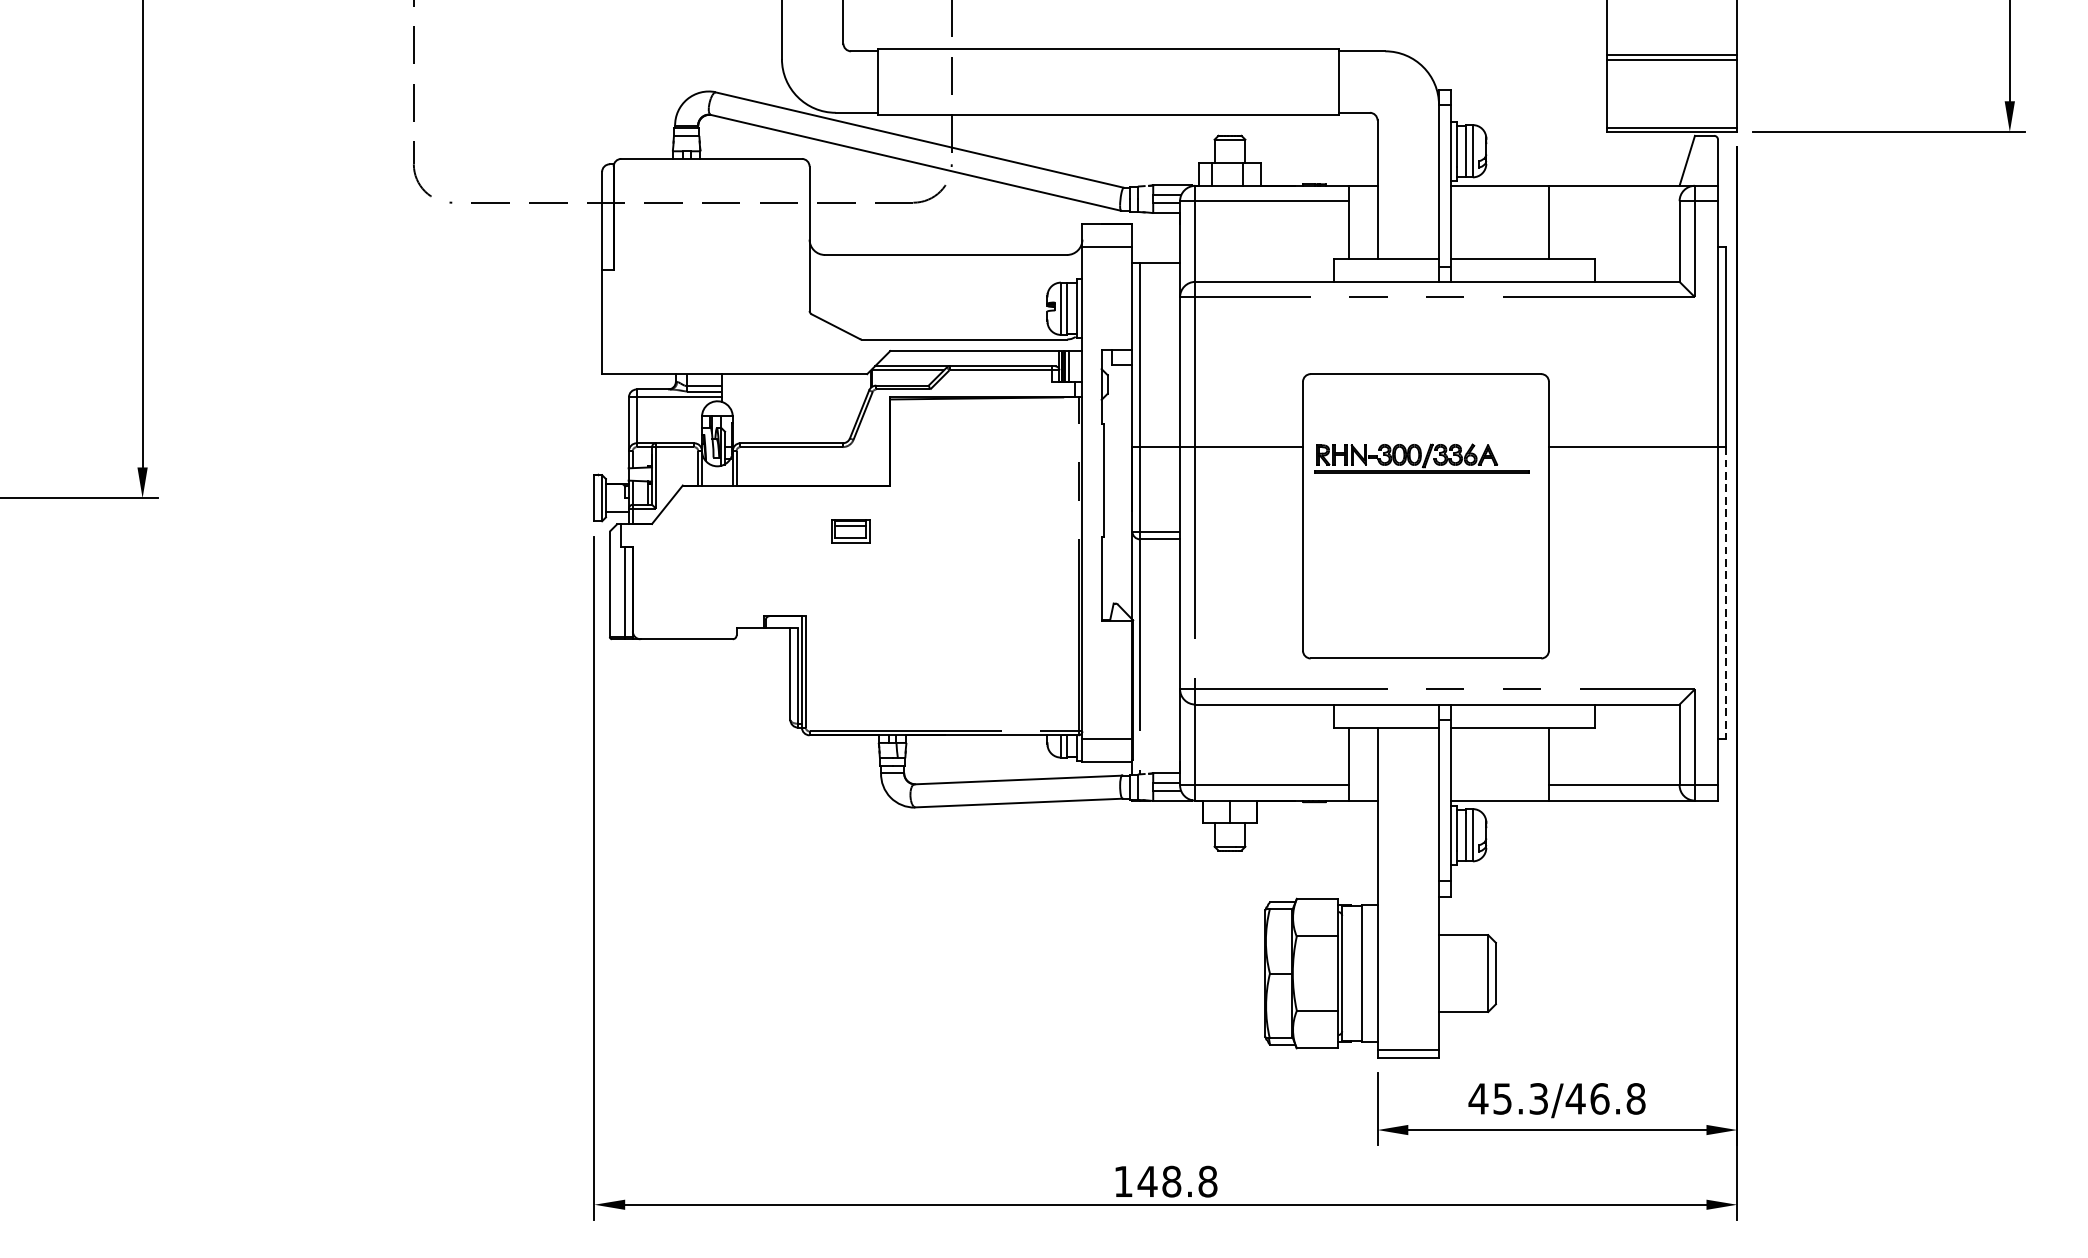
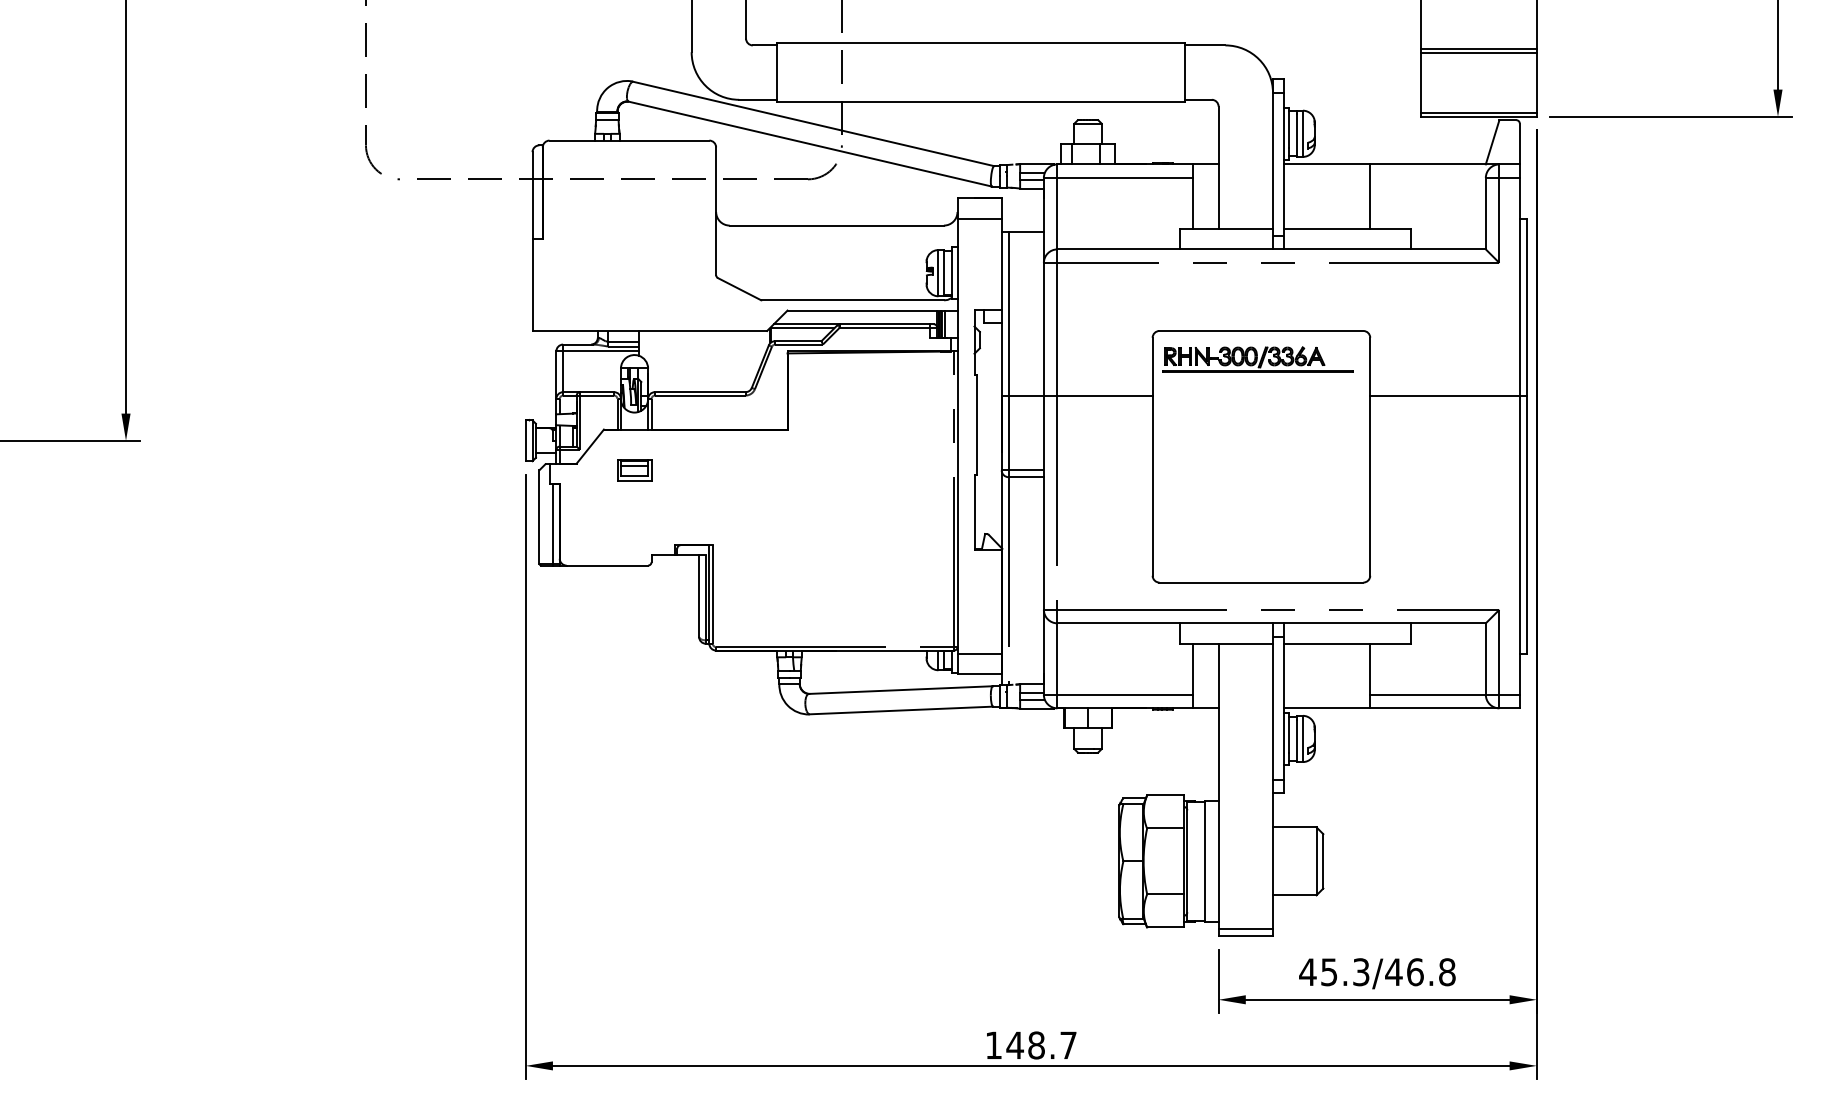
part: (1421, 458) -> (1257, 359), moved
part: (850, 531) -> (634, 470), moved
line: (1725, 593) -> (1526, 525), dashed -> solid
text: (1207, 1181) -> (1068, 1045), 148.8 -> 148.7

